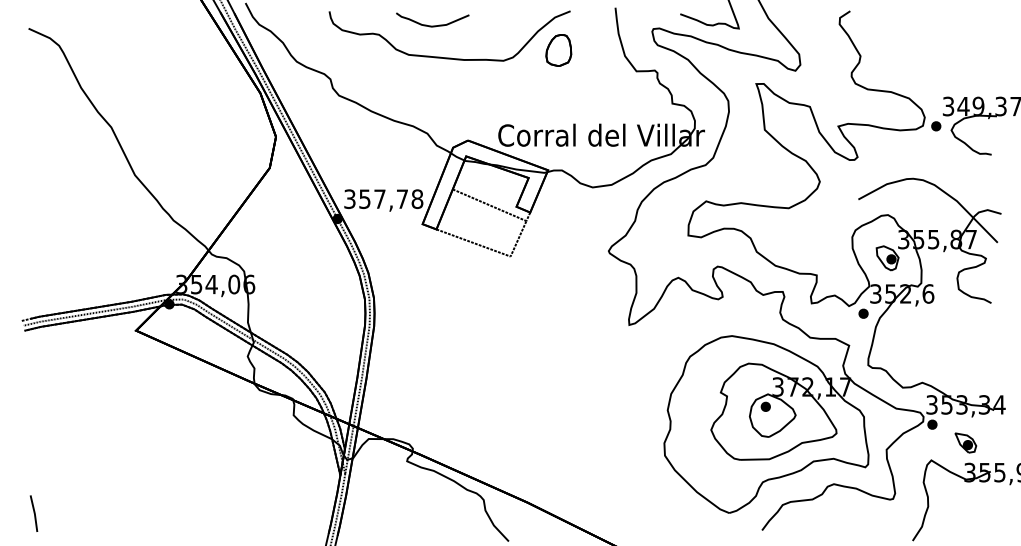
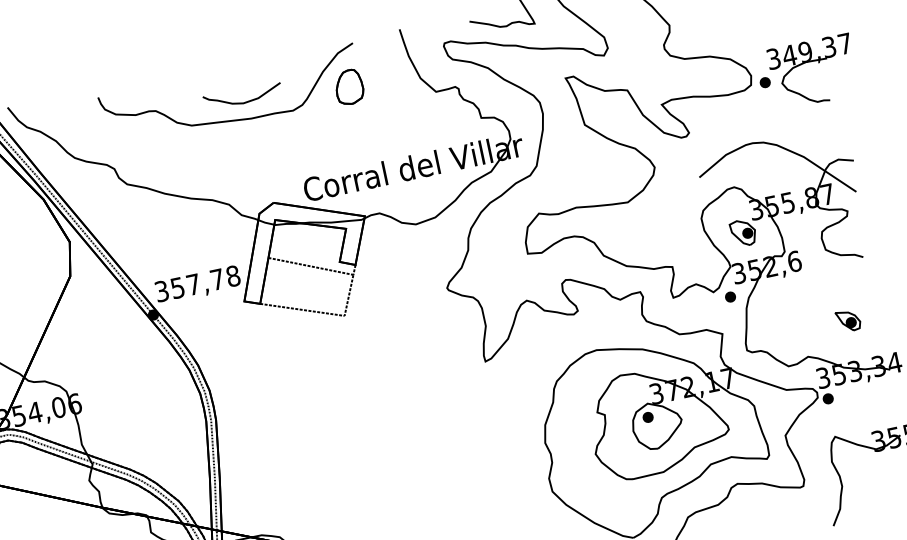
curve: (432, 25) -> (243, 101), moved
part: (965, 442) -> (848, 320), moved

